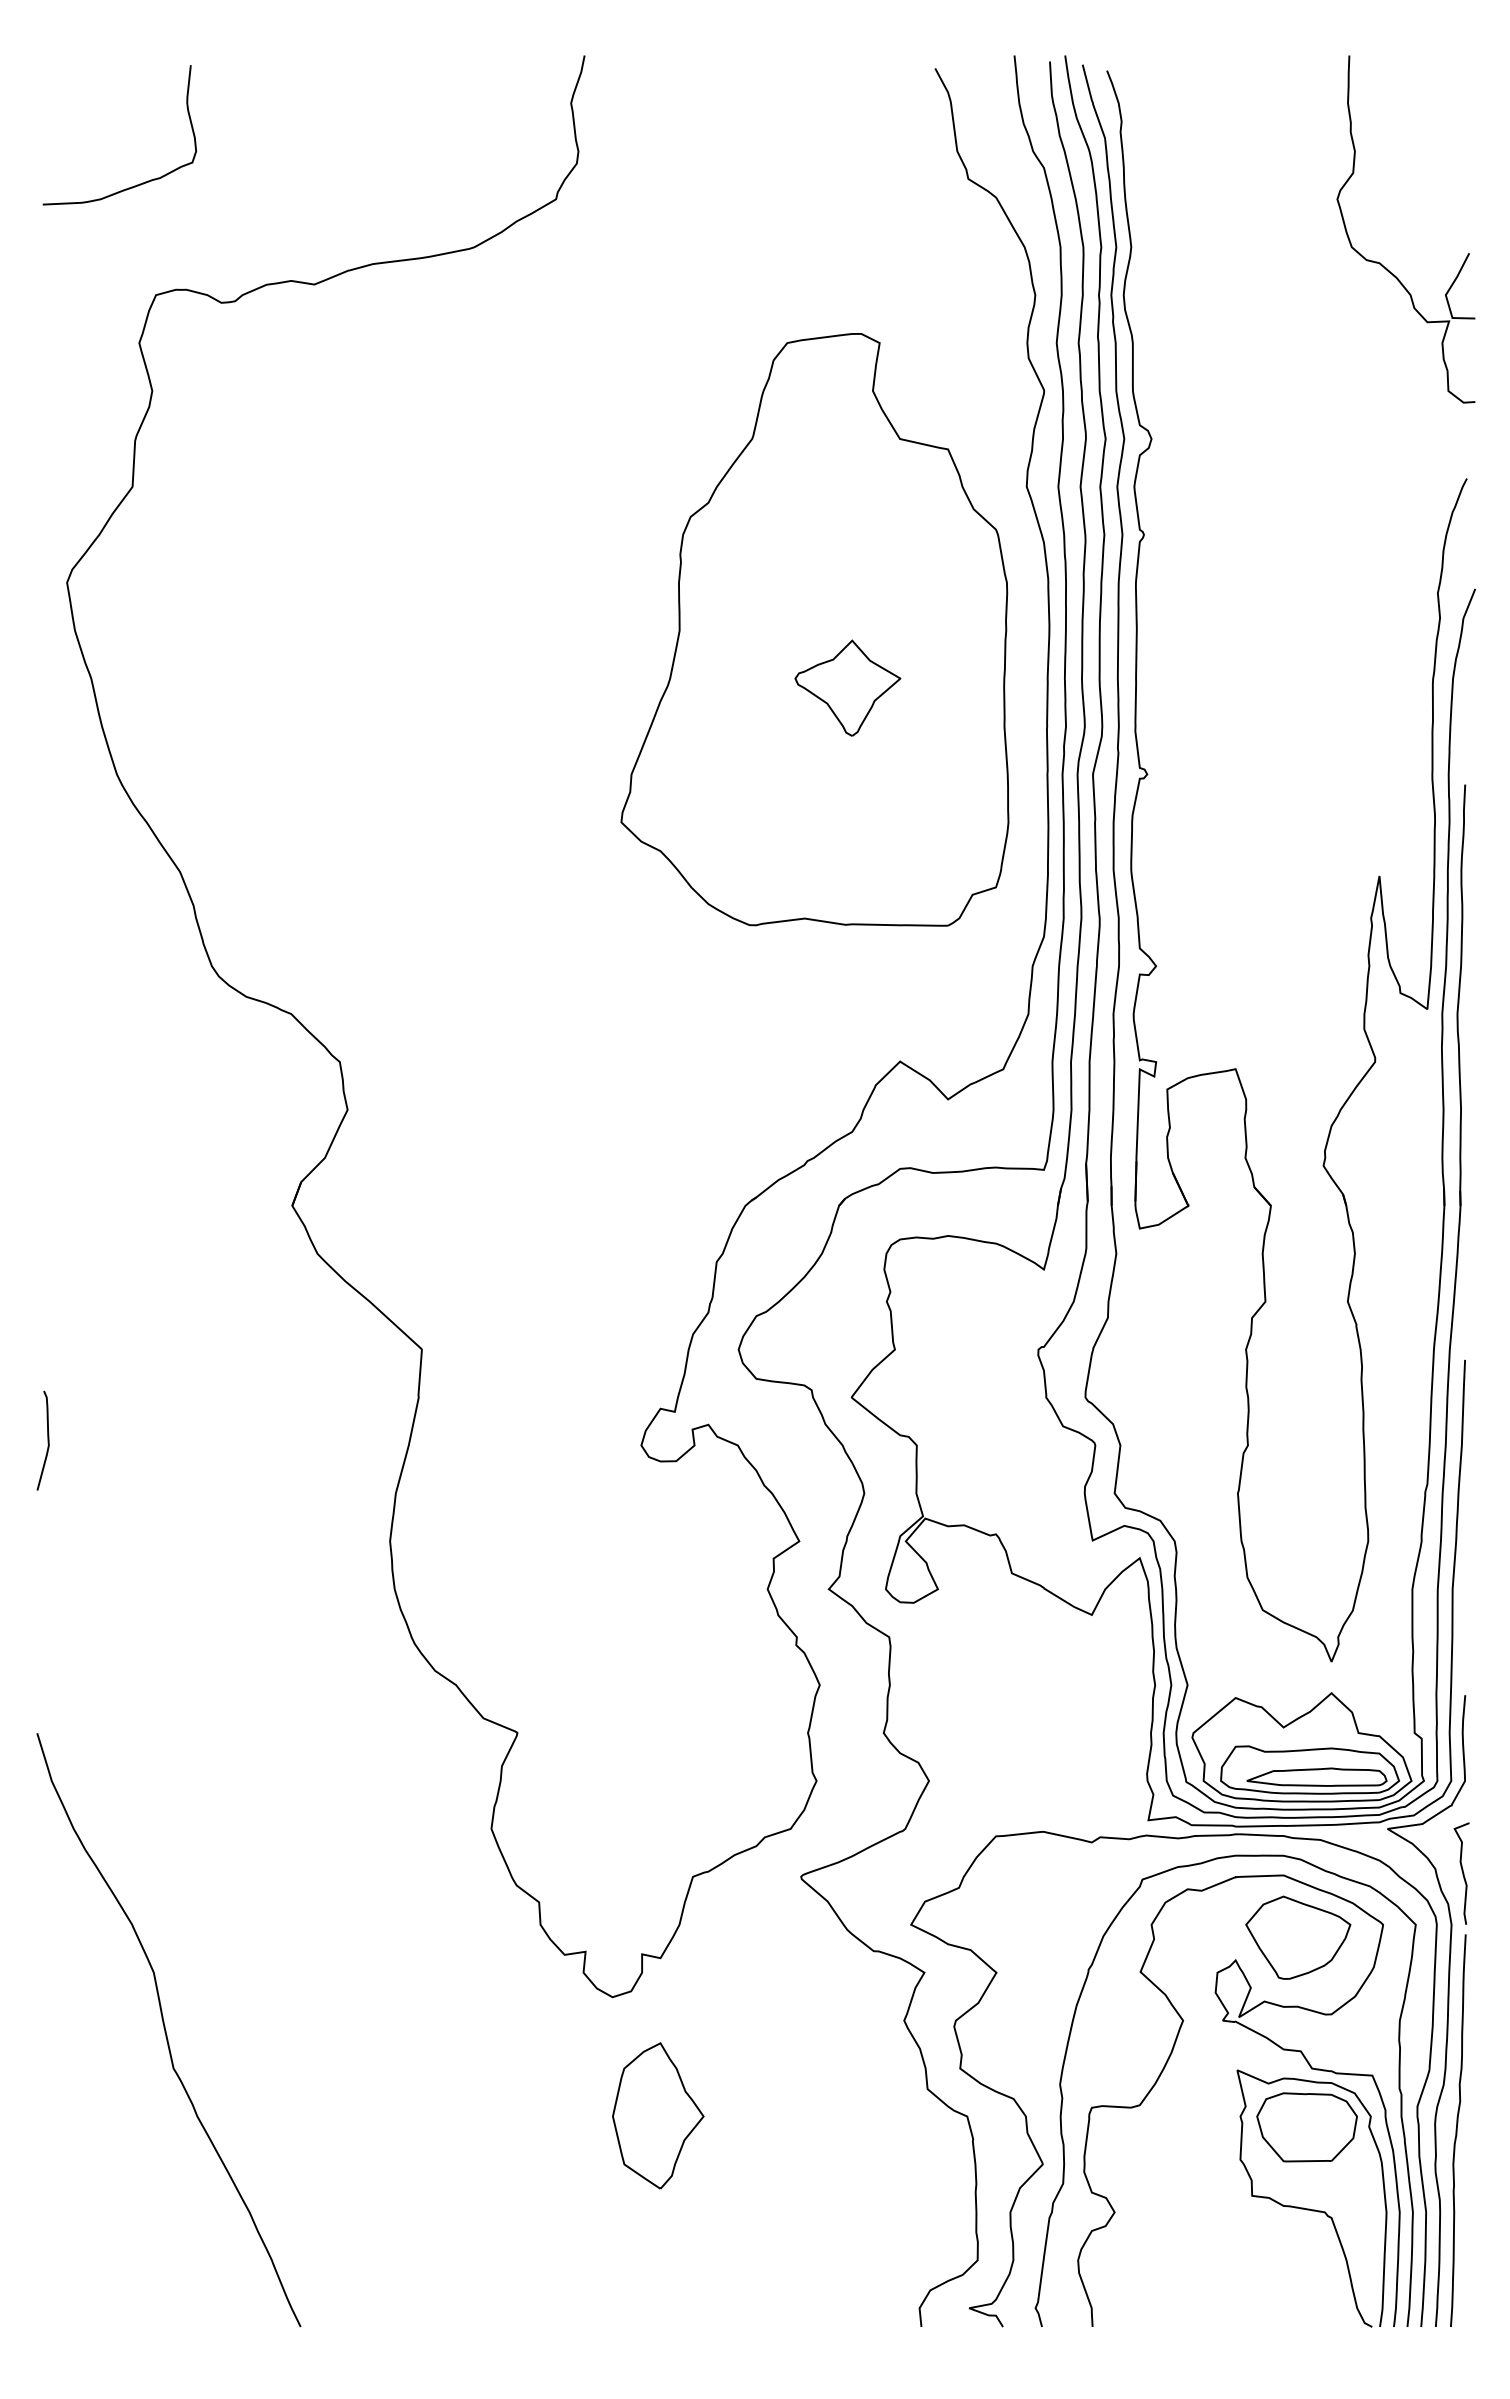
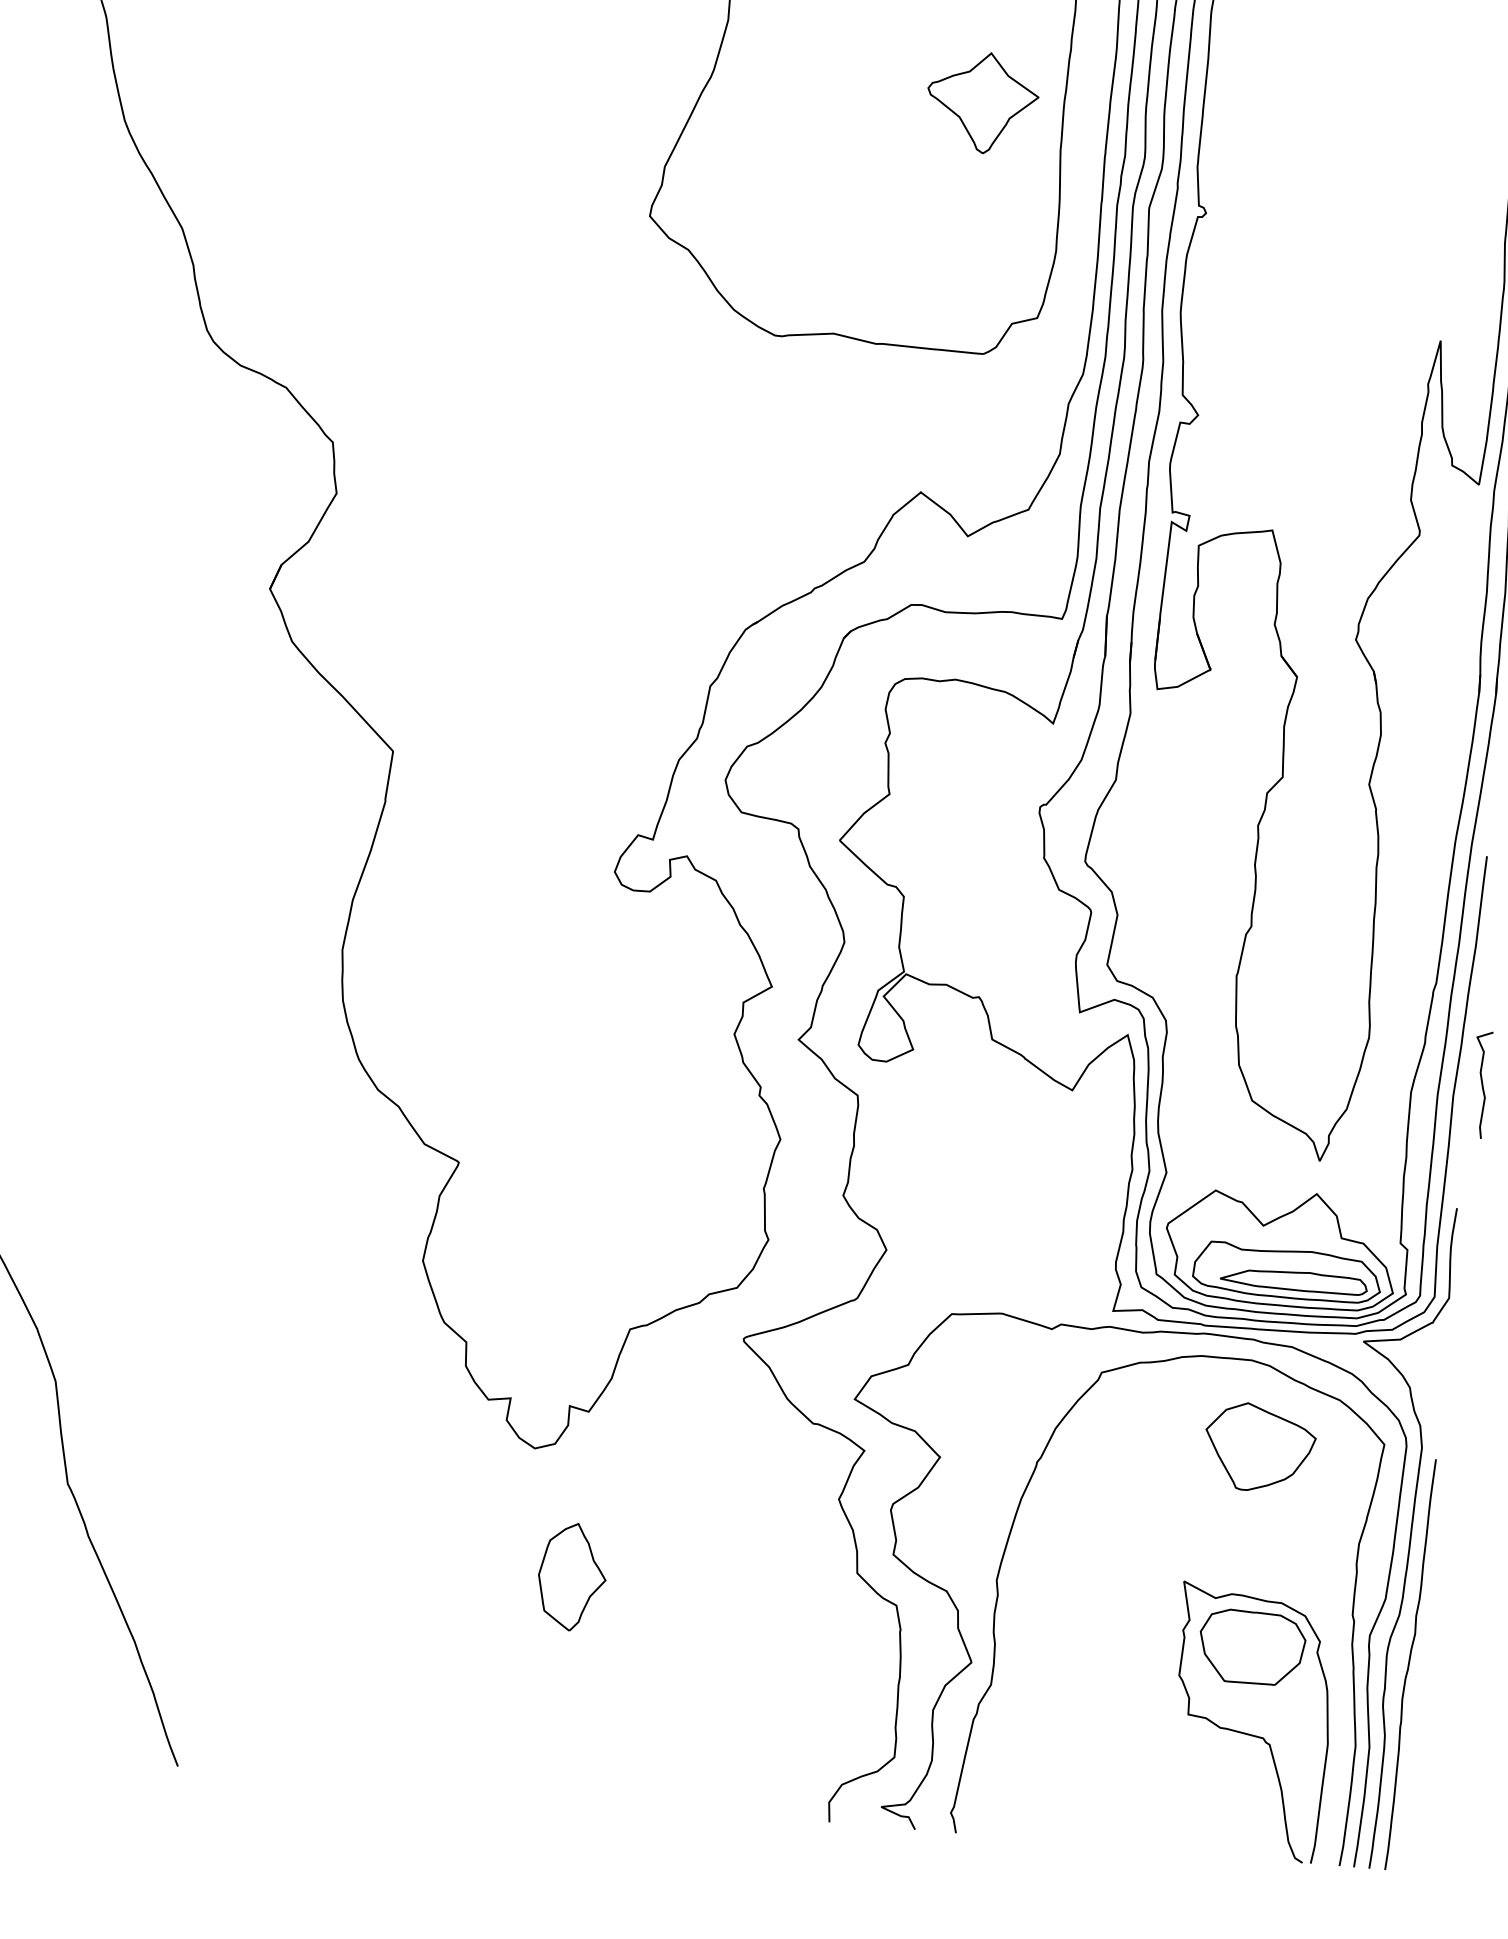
part: (847, 687) -> (982, 102), moved
curve: (1462, 1873) -> (1481, 1084), moved
curve: (1275, 2045) -> (1226, 1558), removed
part: (658, 2115) -> (572, 1576), size x0.7

